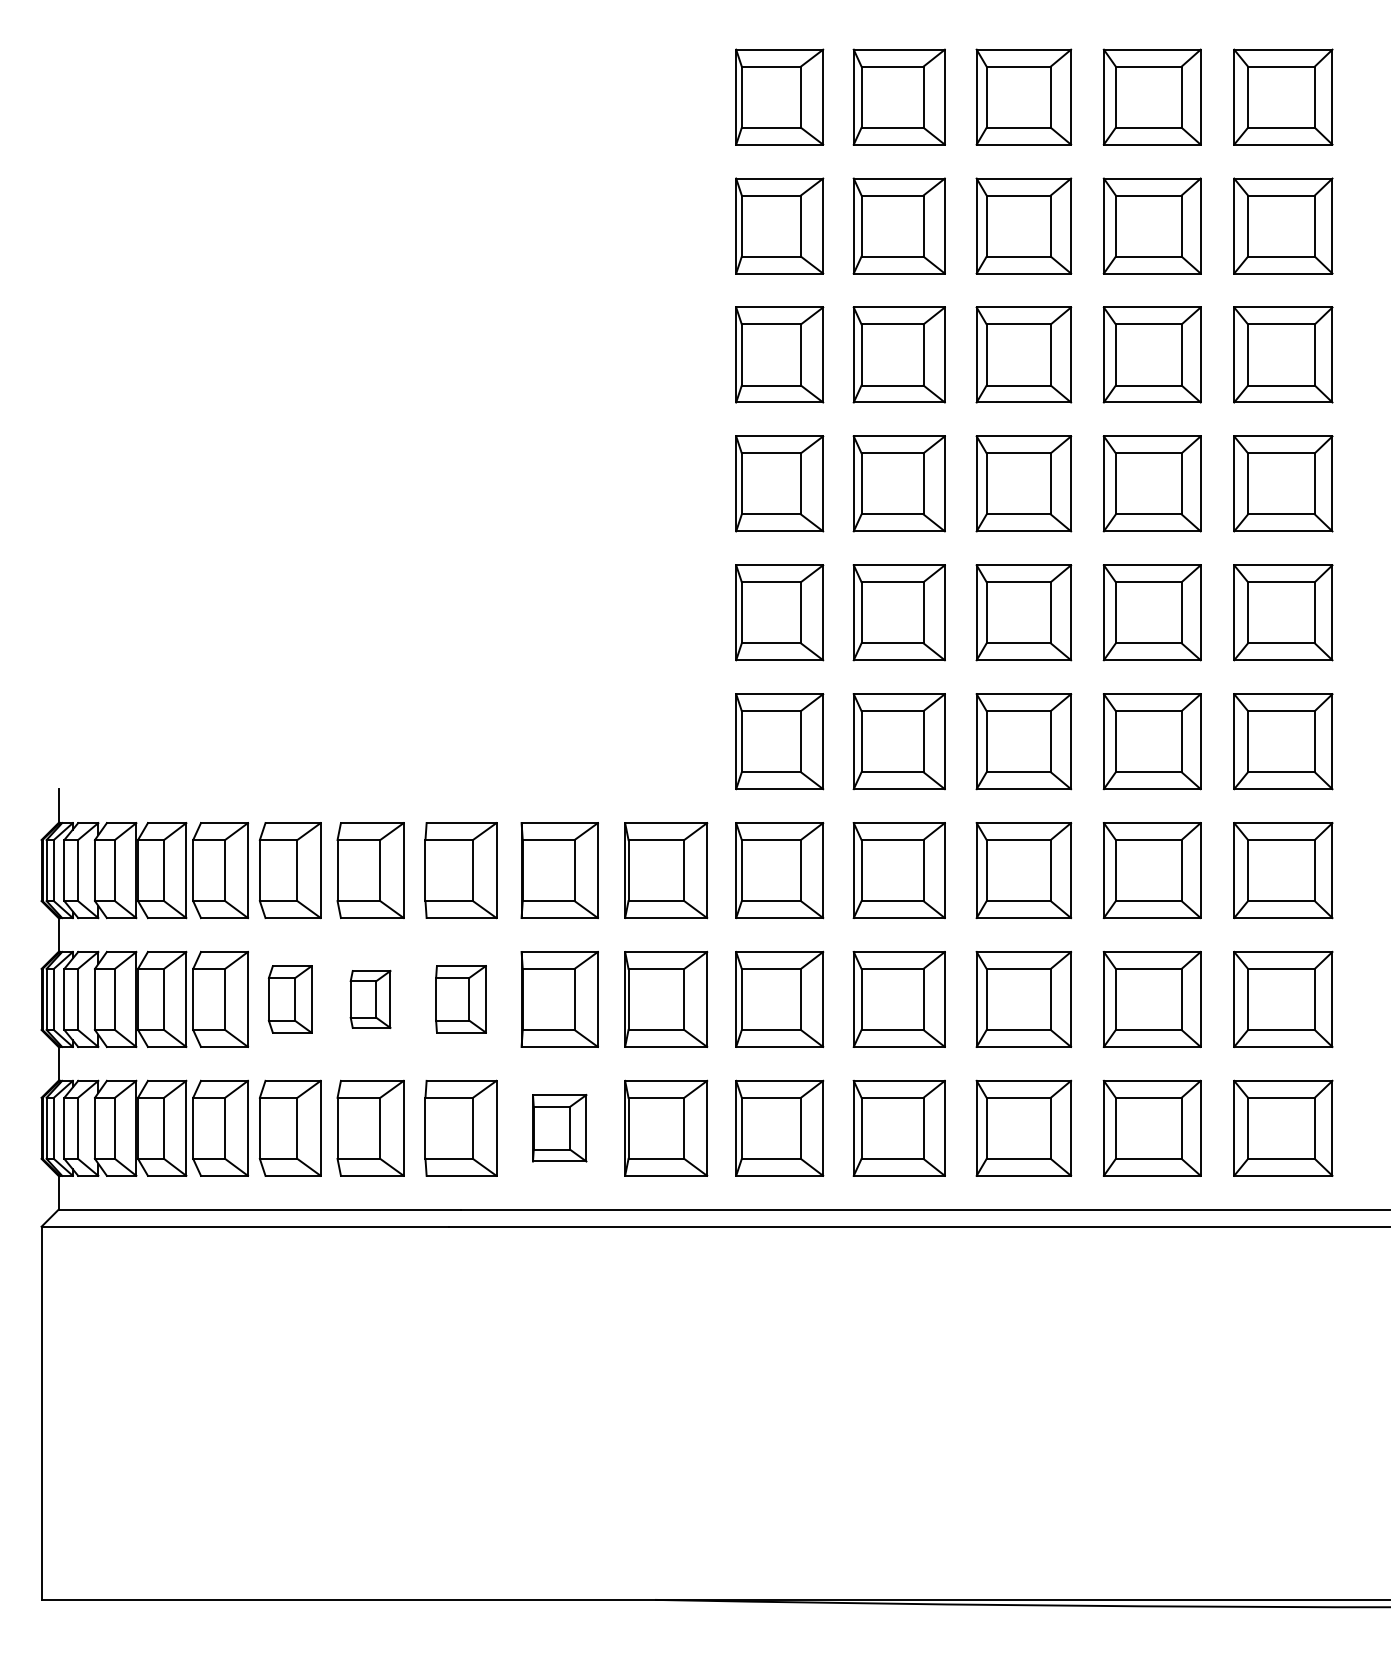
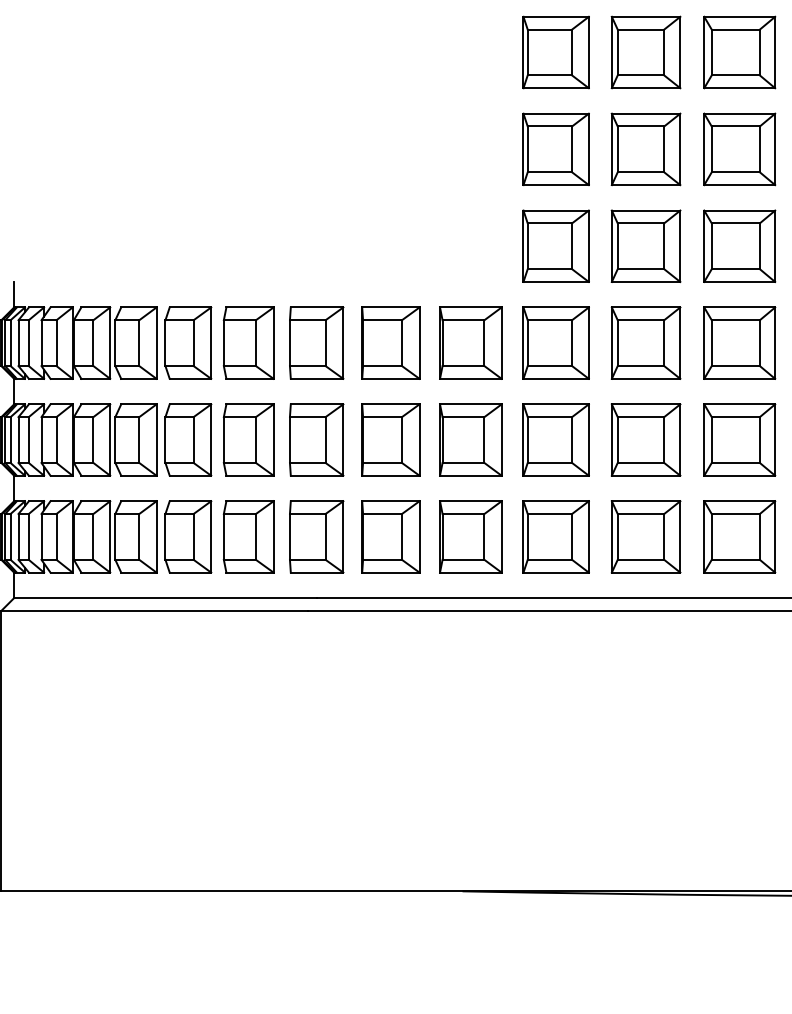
part: (460, 998) -> (316, 439), size x1.43
part: (289, 999) -> (187, 440), size x1.43
part: (370, 999) -> (248, 440), size x1.67
part: (559, 1127) -> (390, 536), size x1.43

